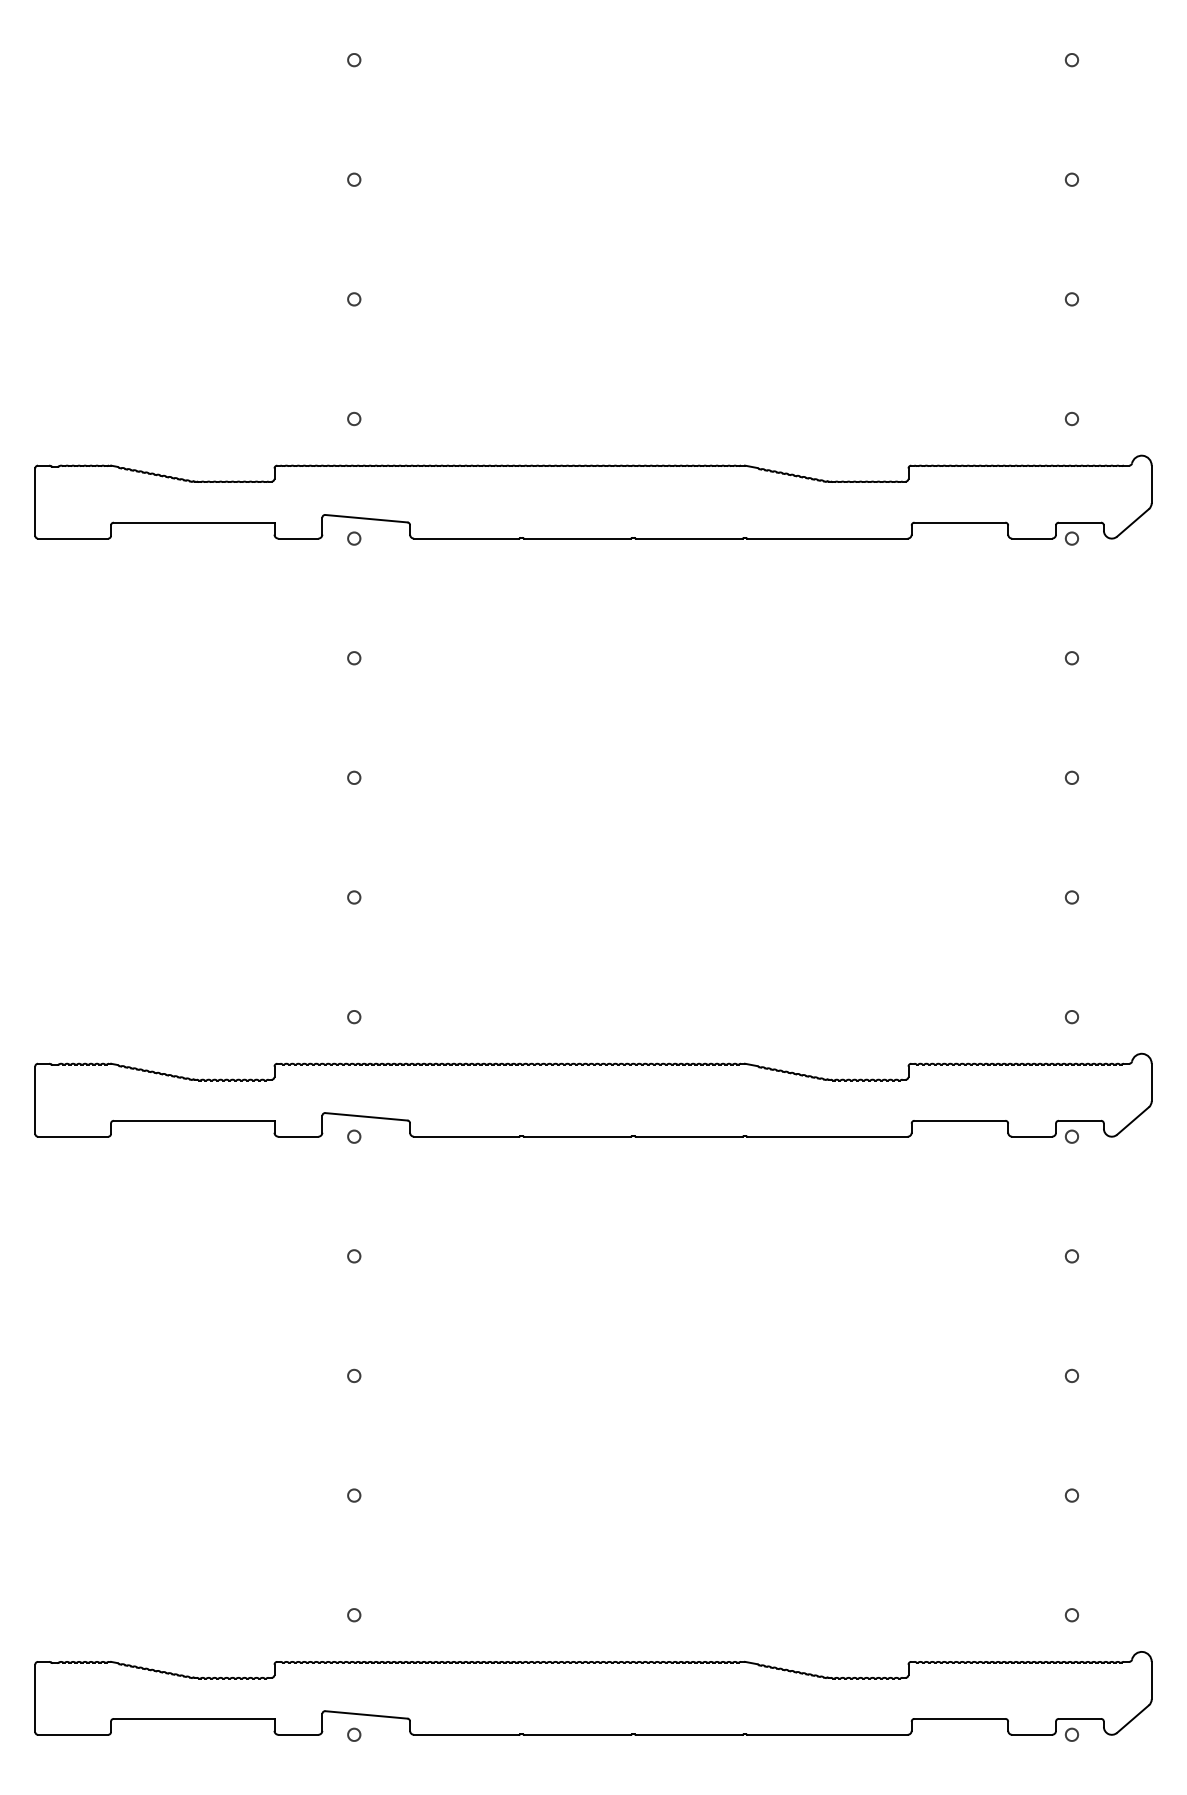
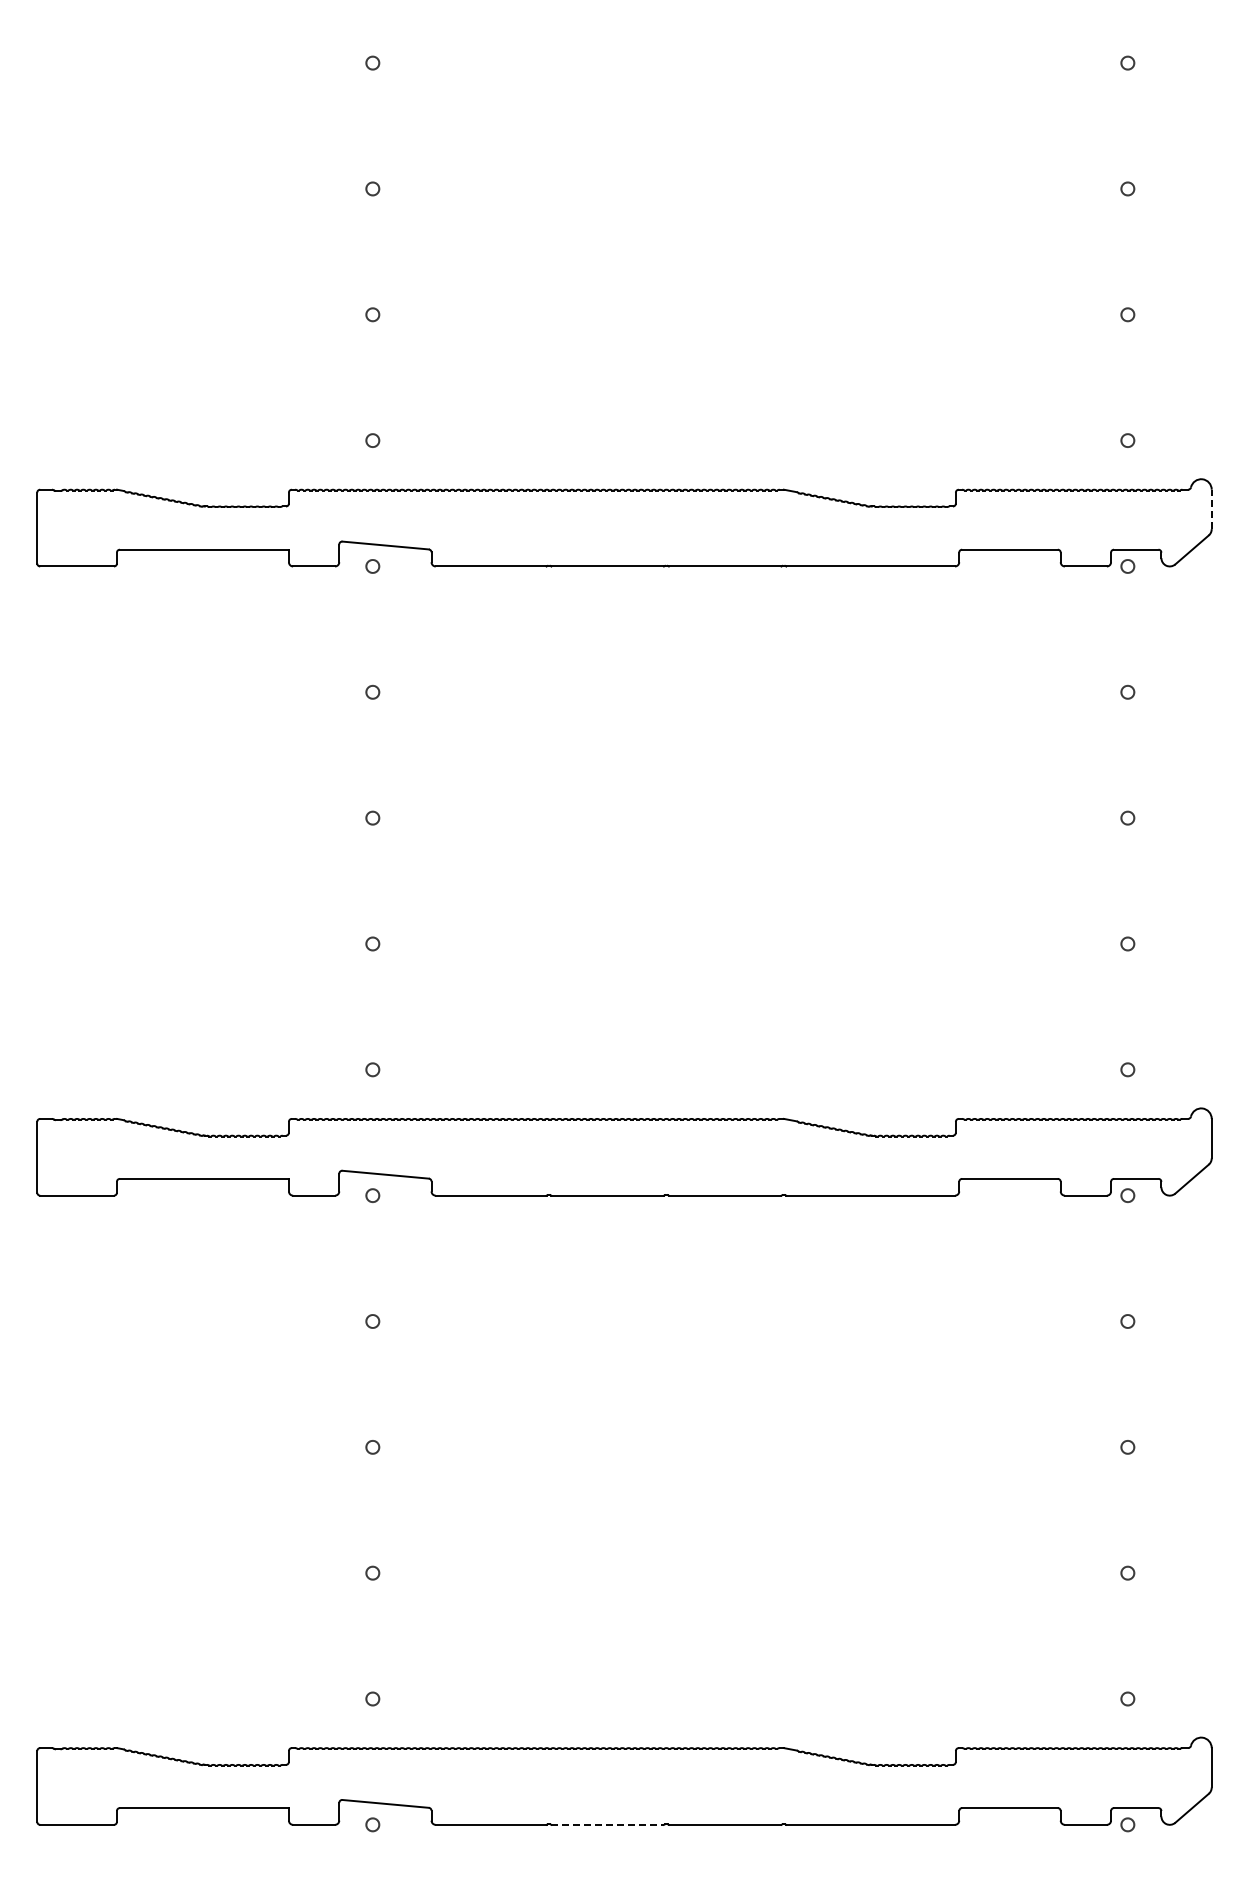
line: (1151, 484) -> (1211, 509), solid -> dashed
line: (578, 1734) -> (608, 1824), solid -> dashed

